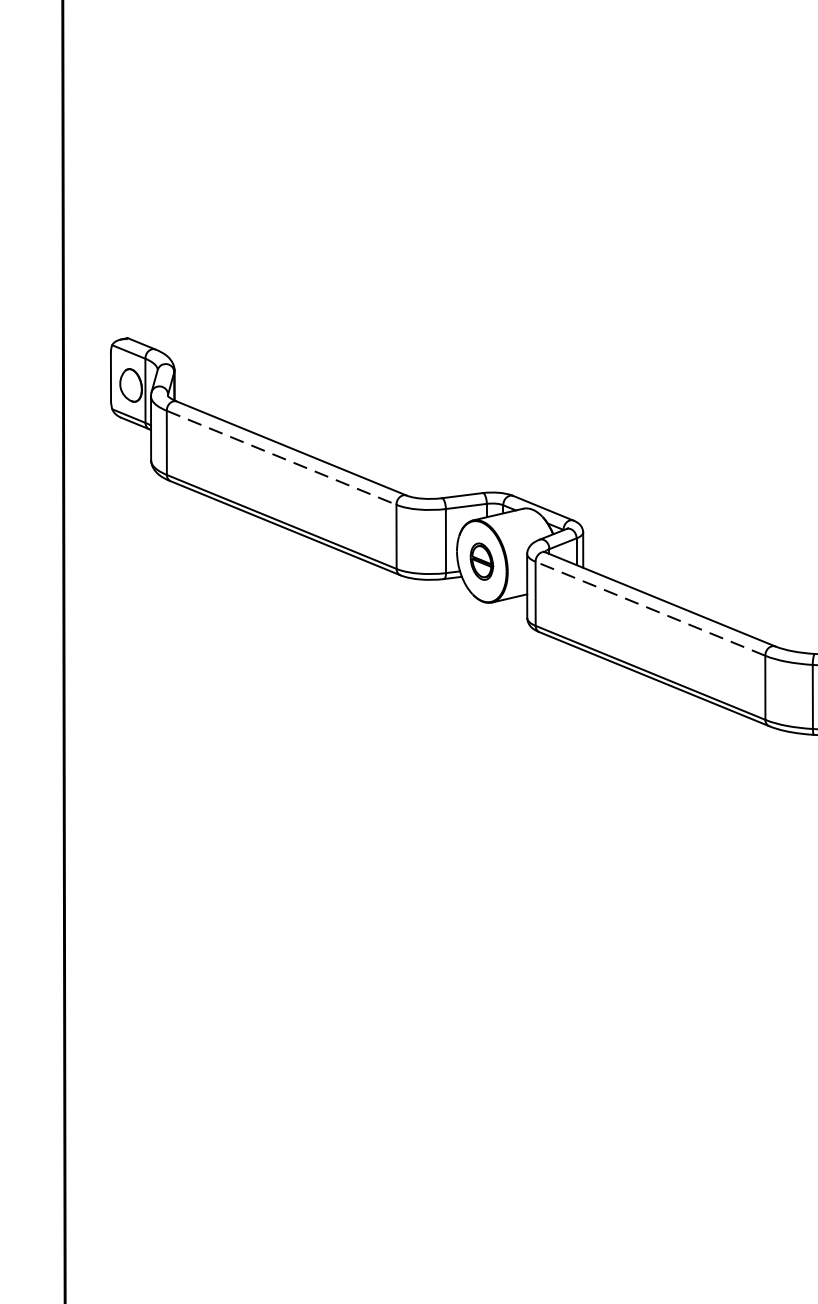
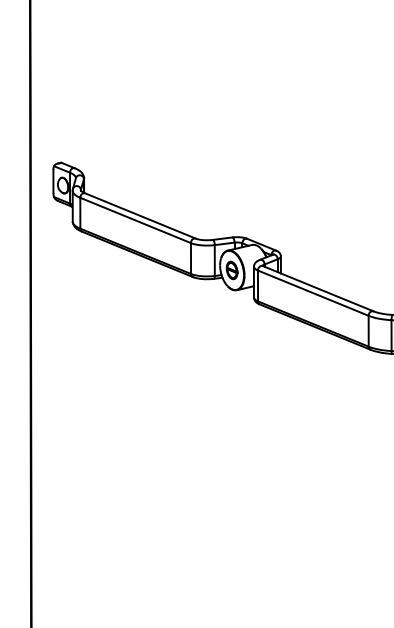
line: (281, 457) -> (135, 220), dashed -> solid
line: (650, 609) -> (313, 293), dashed -> solid

